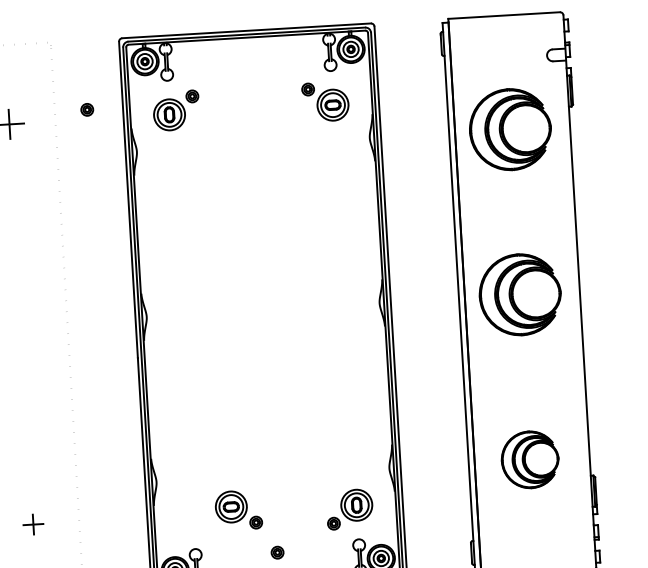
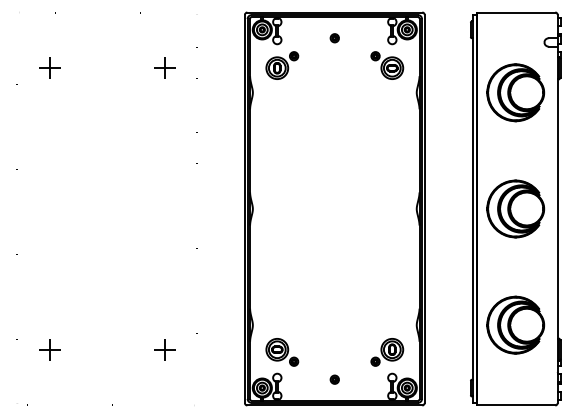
part: (86, 110) -> (334, 38), moved
part: (529, 458) -> (515, 324), size x1.43
part: (238, 510) -> (282, 352), moved
part: (32, 524) -> (164, 349), size x1.43

